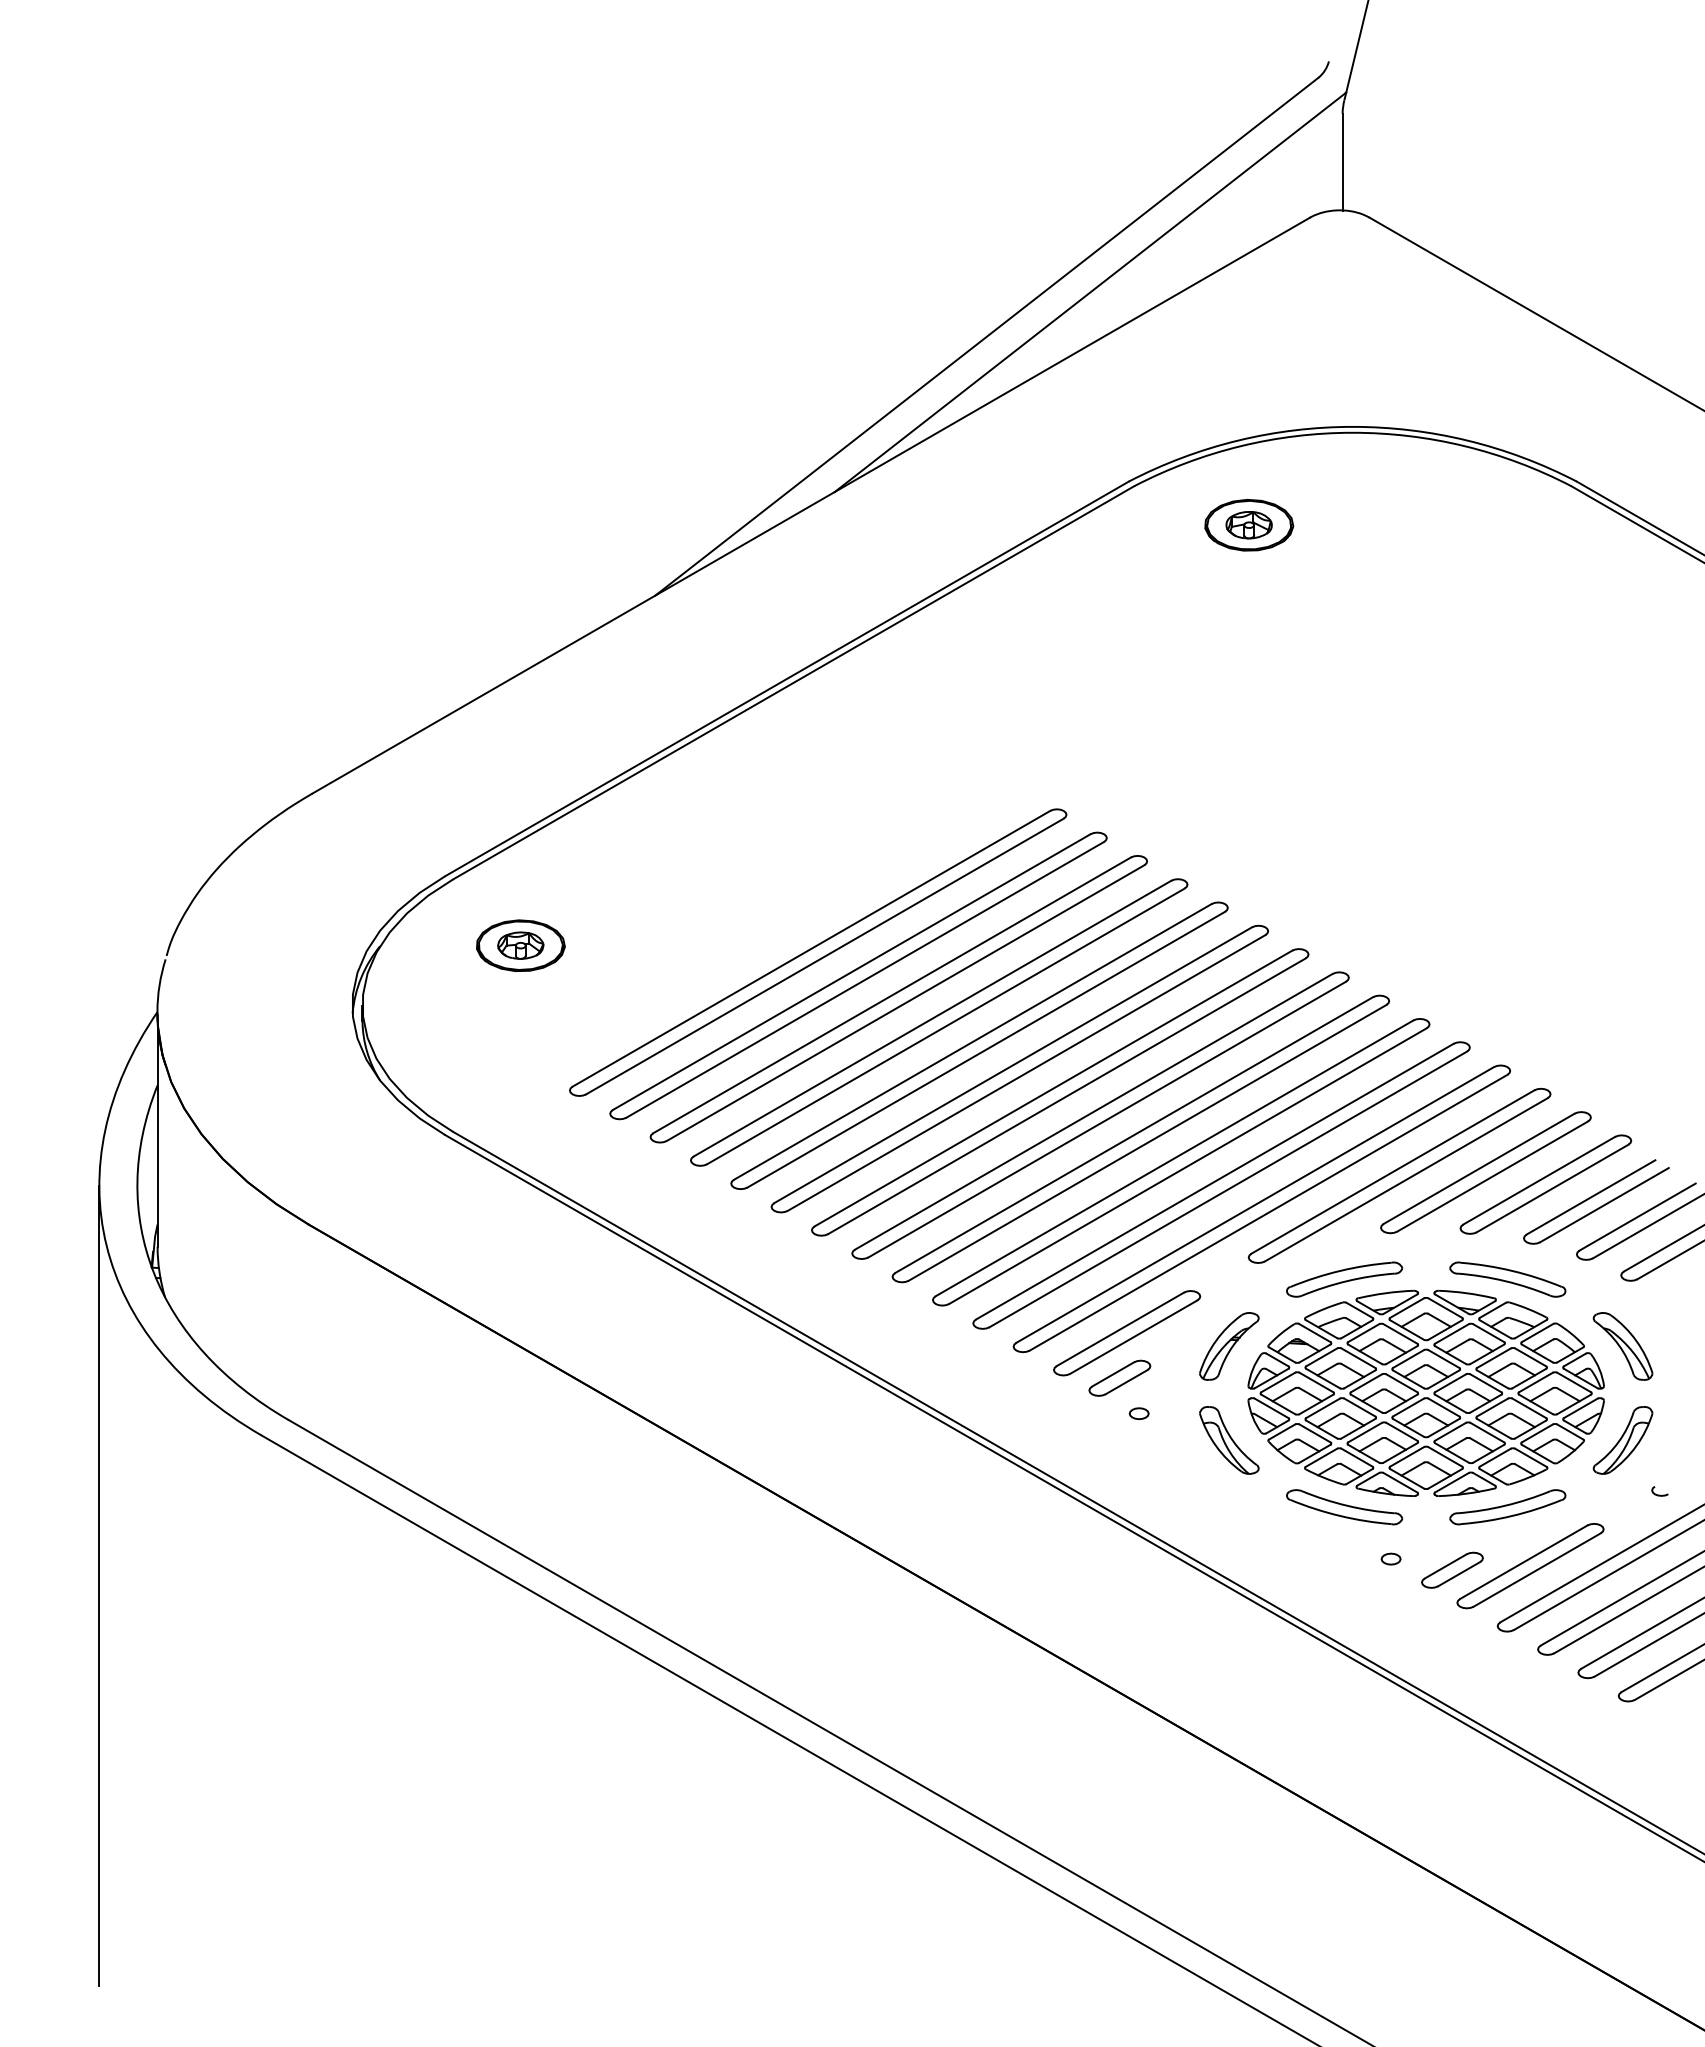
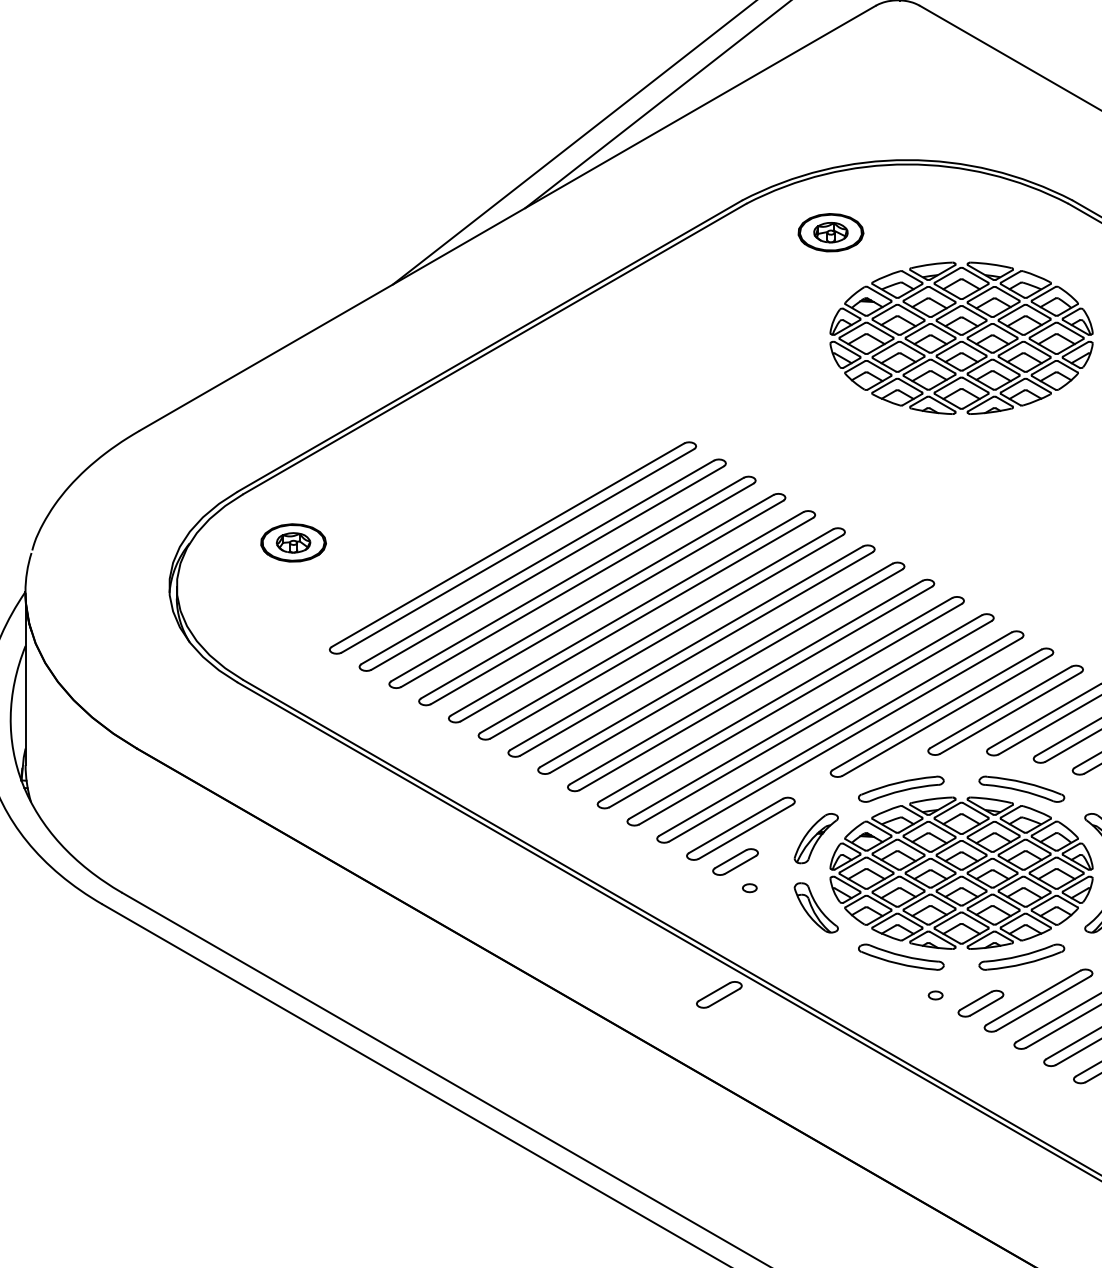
part: (1425, 667) -> (961, 337), added
part: (1097, 1557) -> (719, 994), added

